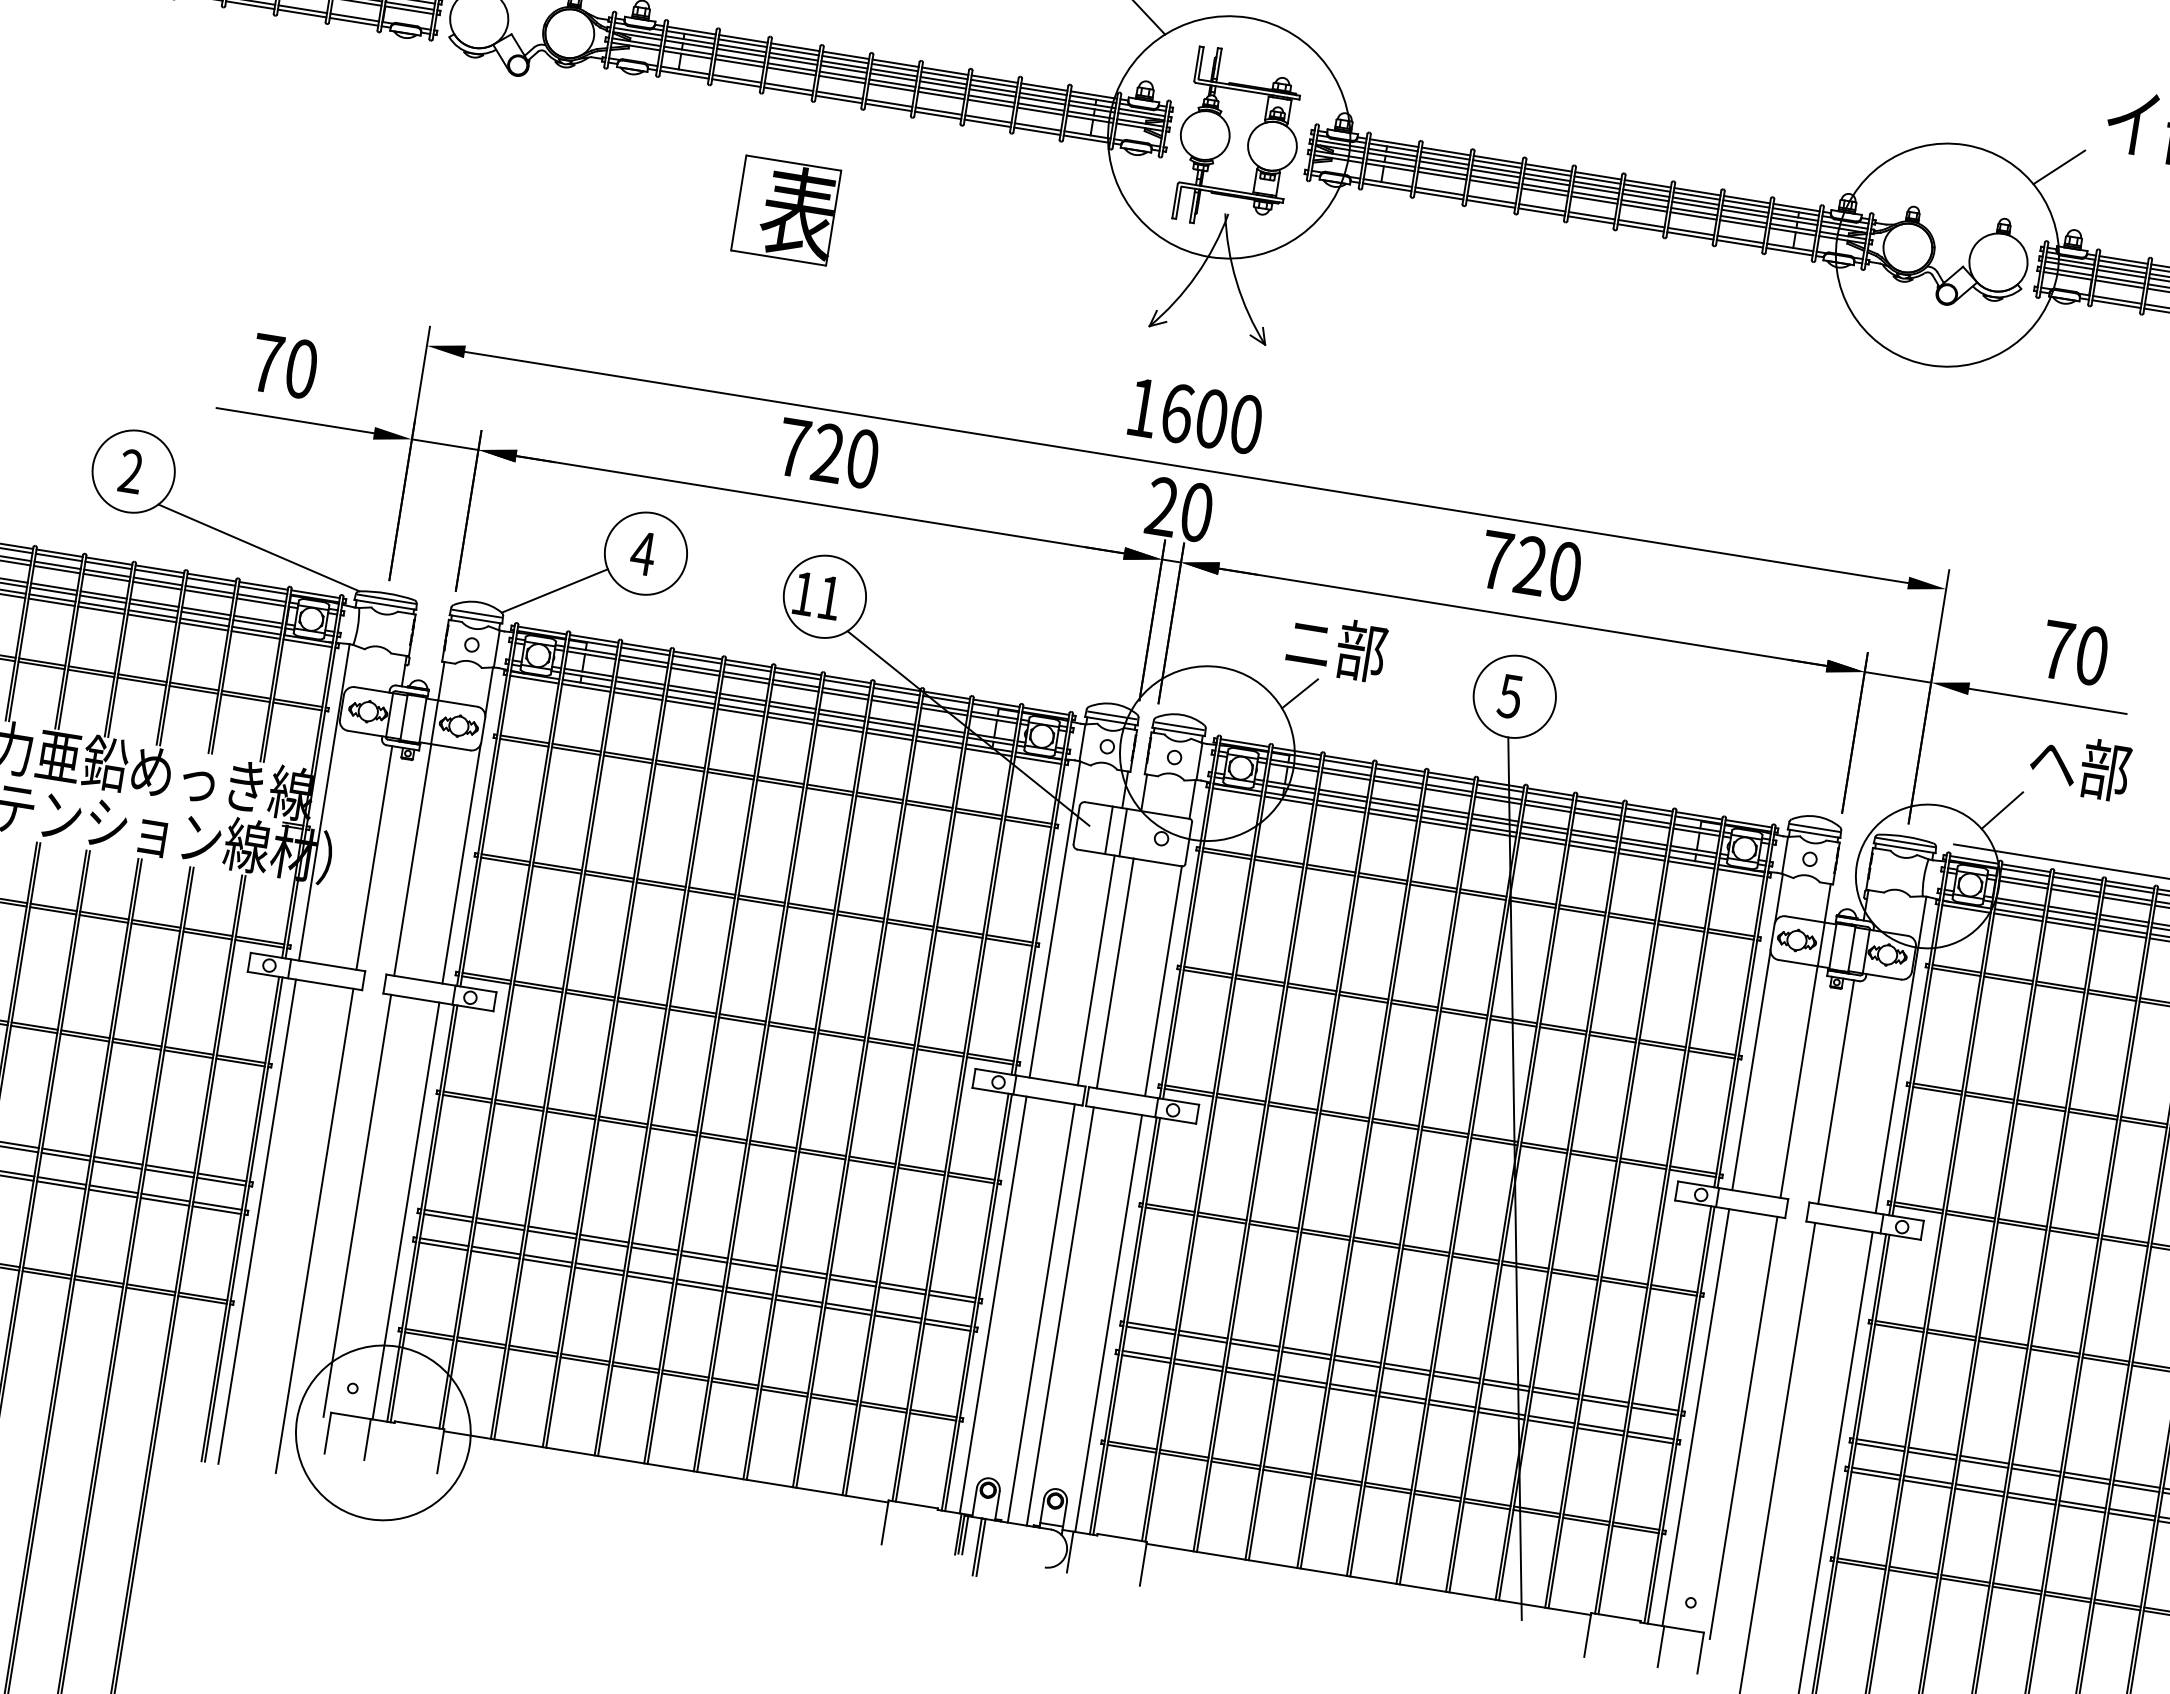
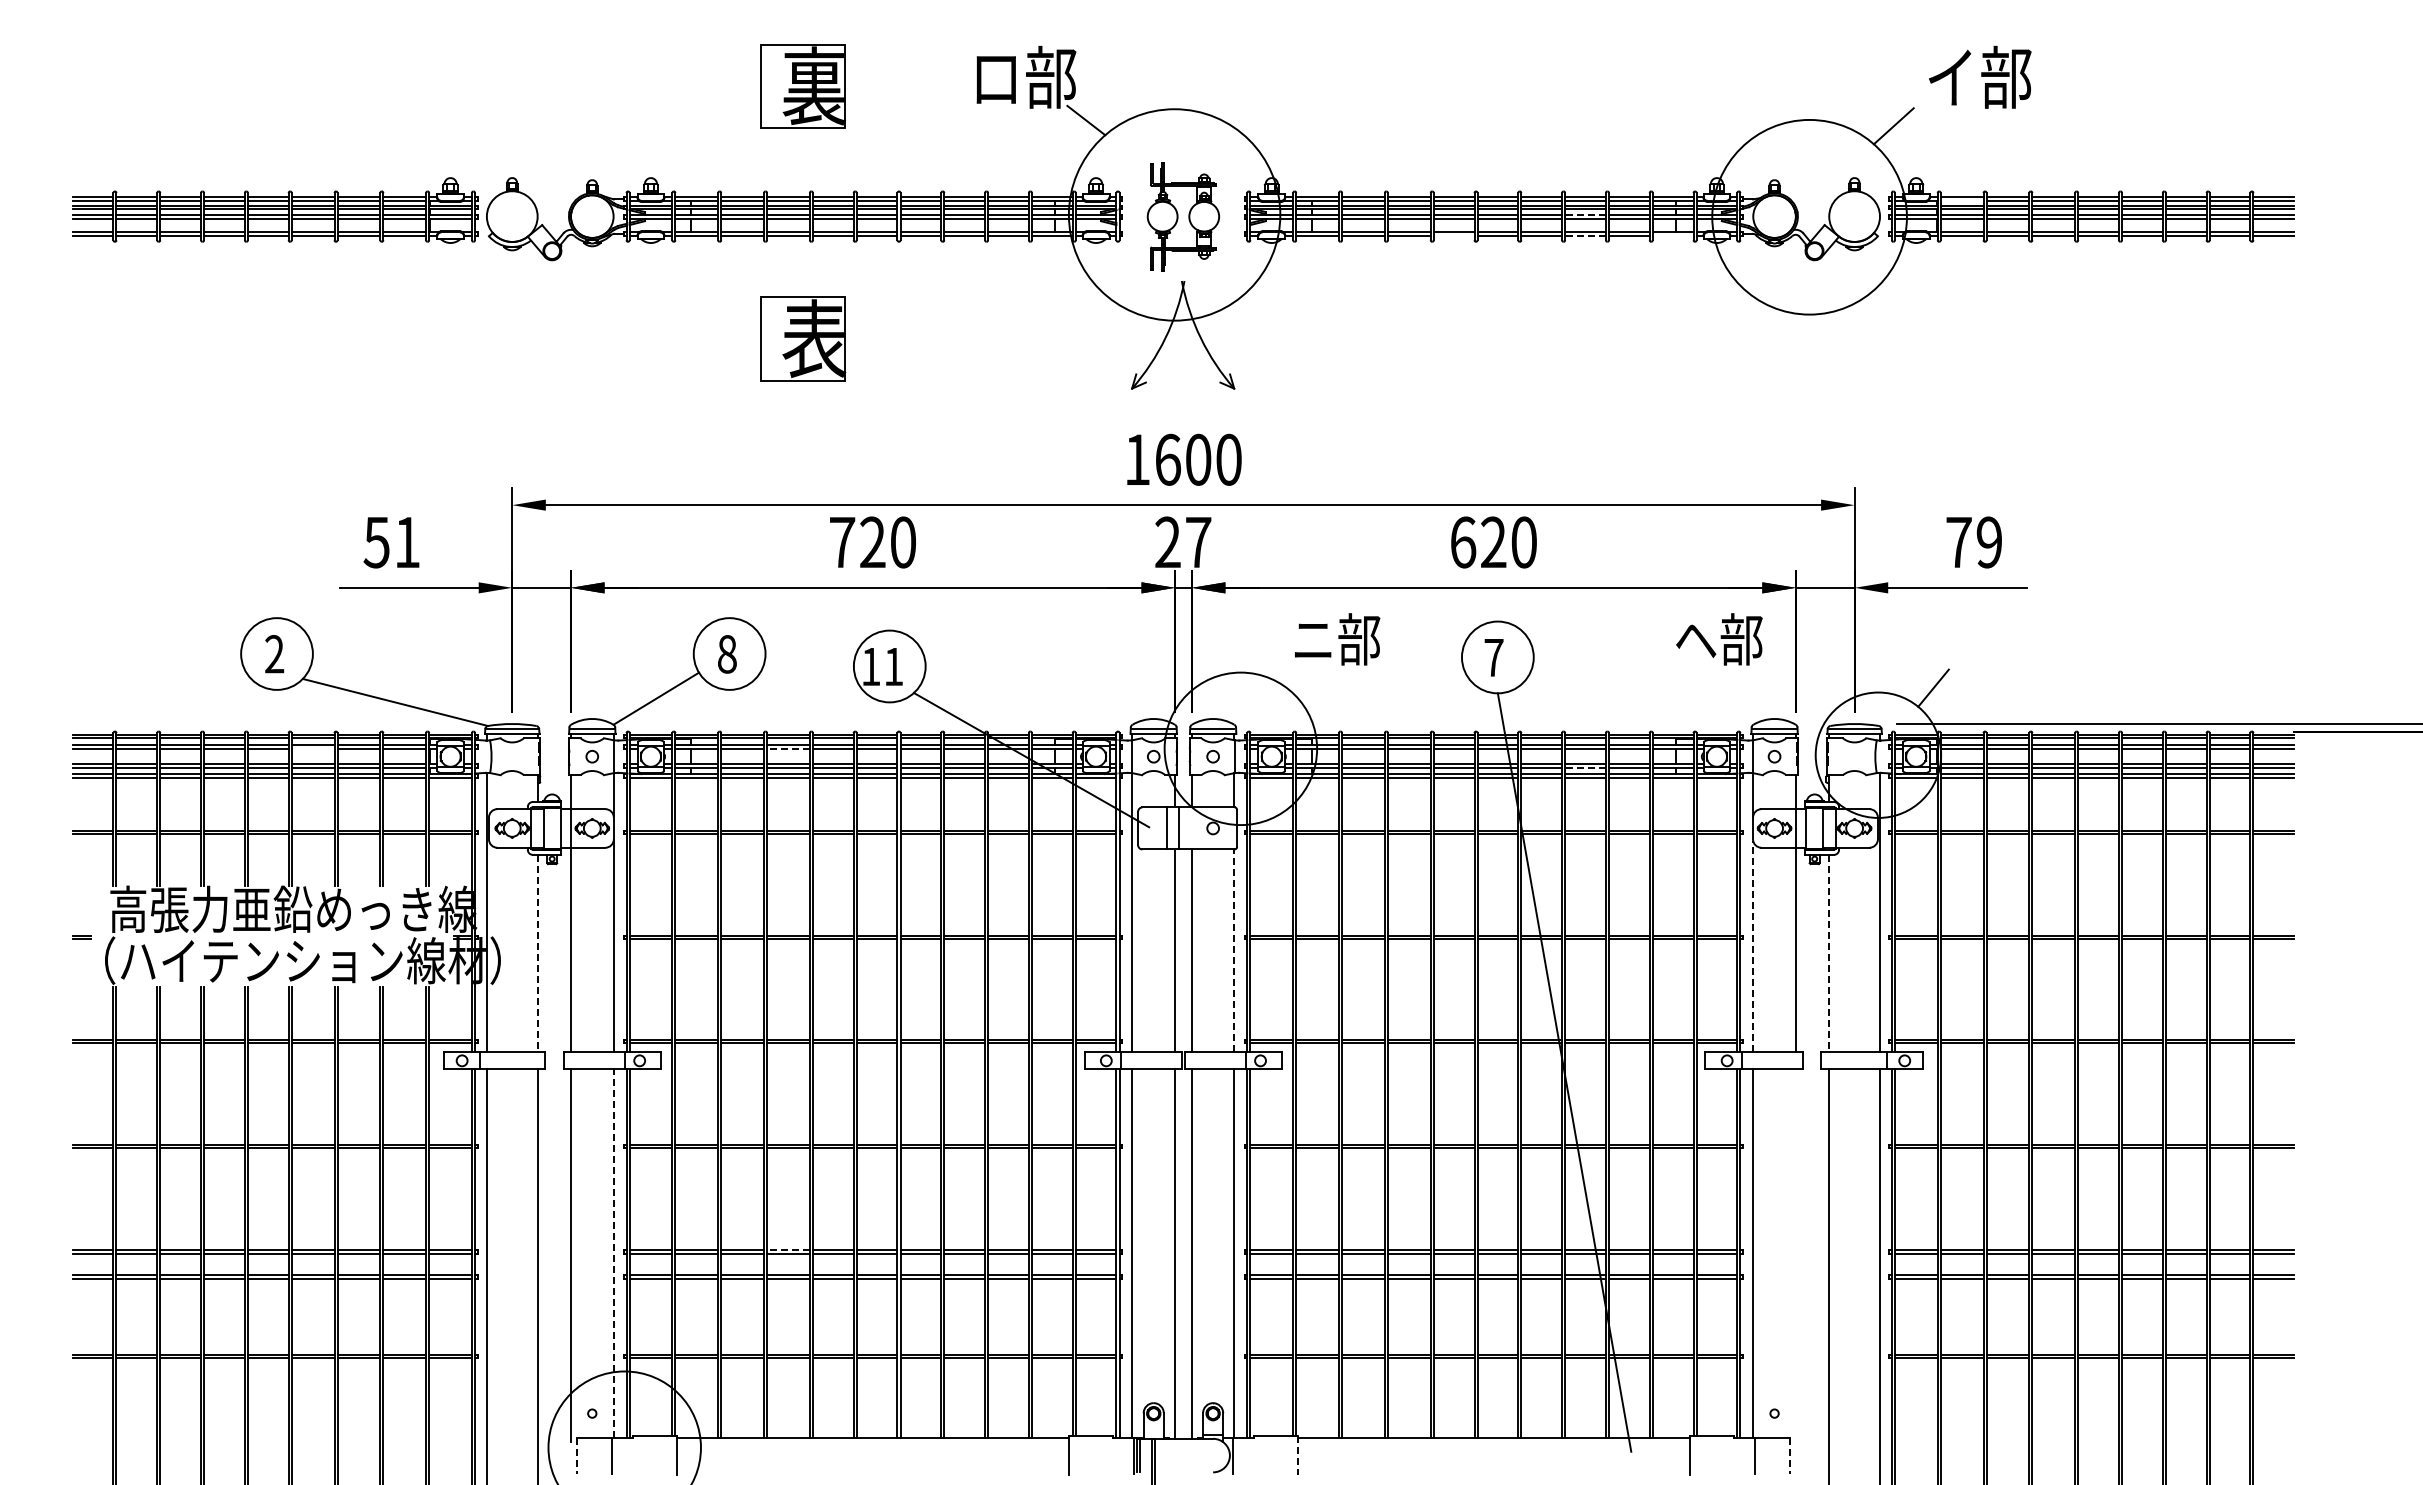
part: (1238, 140) -> (1183, 216), size x0.7
line: (1694, 211) -> (1585, 214), solid -> dashed
line: (1540, 212) -> (1453, 236), removed
line: (1690, 236) -> (1585, 236), solid -> dashed
line: (1788, 252) -> (1672, 236), removed
line: (2122, 263) -> (1961, 200), removed
text: (283, 366) -> (391, 542), 70 -> 51
text: (1196, 512) -> (1198, 542), 20 -> 27
text: (642, 553) -> (726, 654), 4 -> 8
text: (1496, 560) -> (1463, 542), 720 -> 620
line: (156, 586) -> (312, 749), removed
text: (2092, 655) -> (1989, 542), 70 -> 79
line: (694, 672) -> (787, 749), solid -> dashed
line: (1298, 693) -> (1311, 684), removed
text: (1509, 697) -> (1493, 658), 5 -> 7
text: (2080, 766) -> (1719, 639), moved
line: (1593, 838) -> (1585, 768), solid -> dashed
line: (374, 857) -> (537, 953), solid -> dashed
line: (1163, 980) -> (1234, 950), solid -> dashed
line: (1751, 1070) -> (1753, 946), solid -> dashed
line: (1836, 1091) -> (1829, 953), solid -> dashed
line: (406, 1209) -> (613, 1252), solid -> dashed
line: (603, 1238) -> (787, 1249), solid -> dashed
line: (1743, 1427) -> (1795, 1255), removed
line: (327, 1434) -> (576, 1456), solid -> dashed
line: (1143, 1564) -> (1297, 1456), solid -> dashed
line: (1700, 1654) -> (1789, 1456), solid -> dashed

